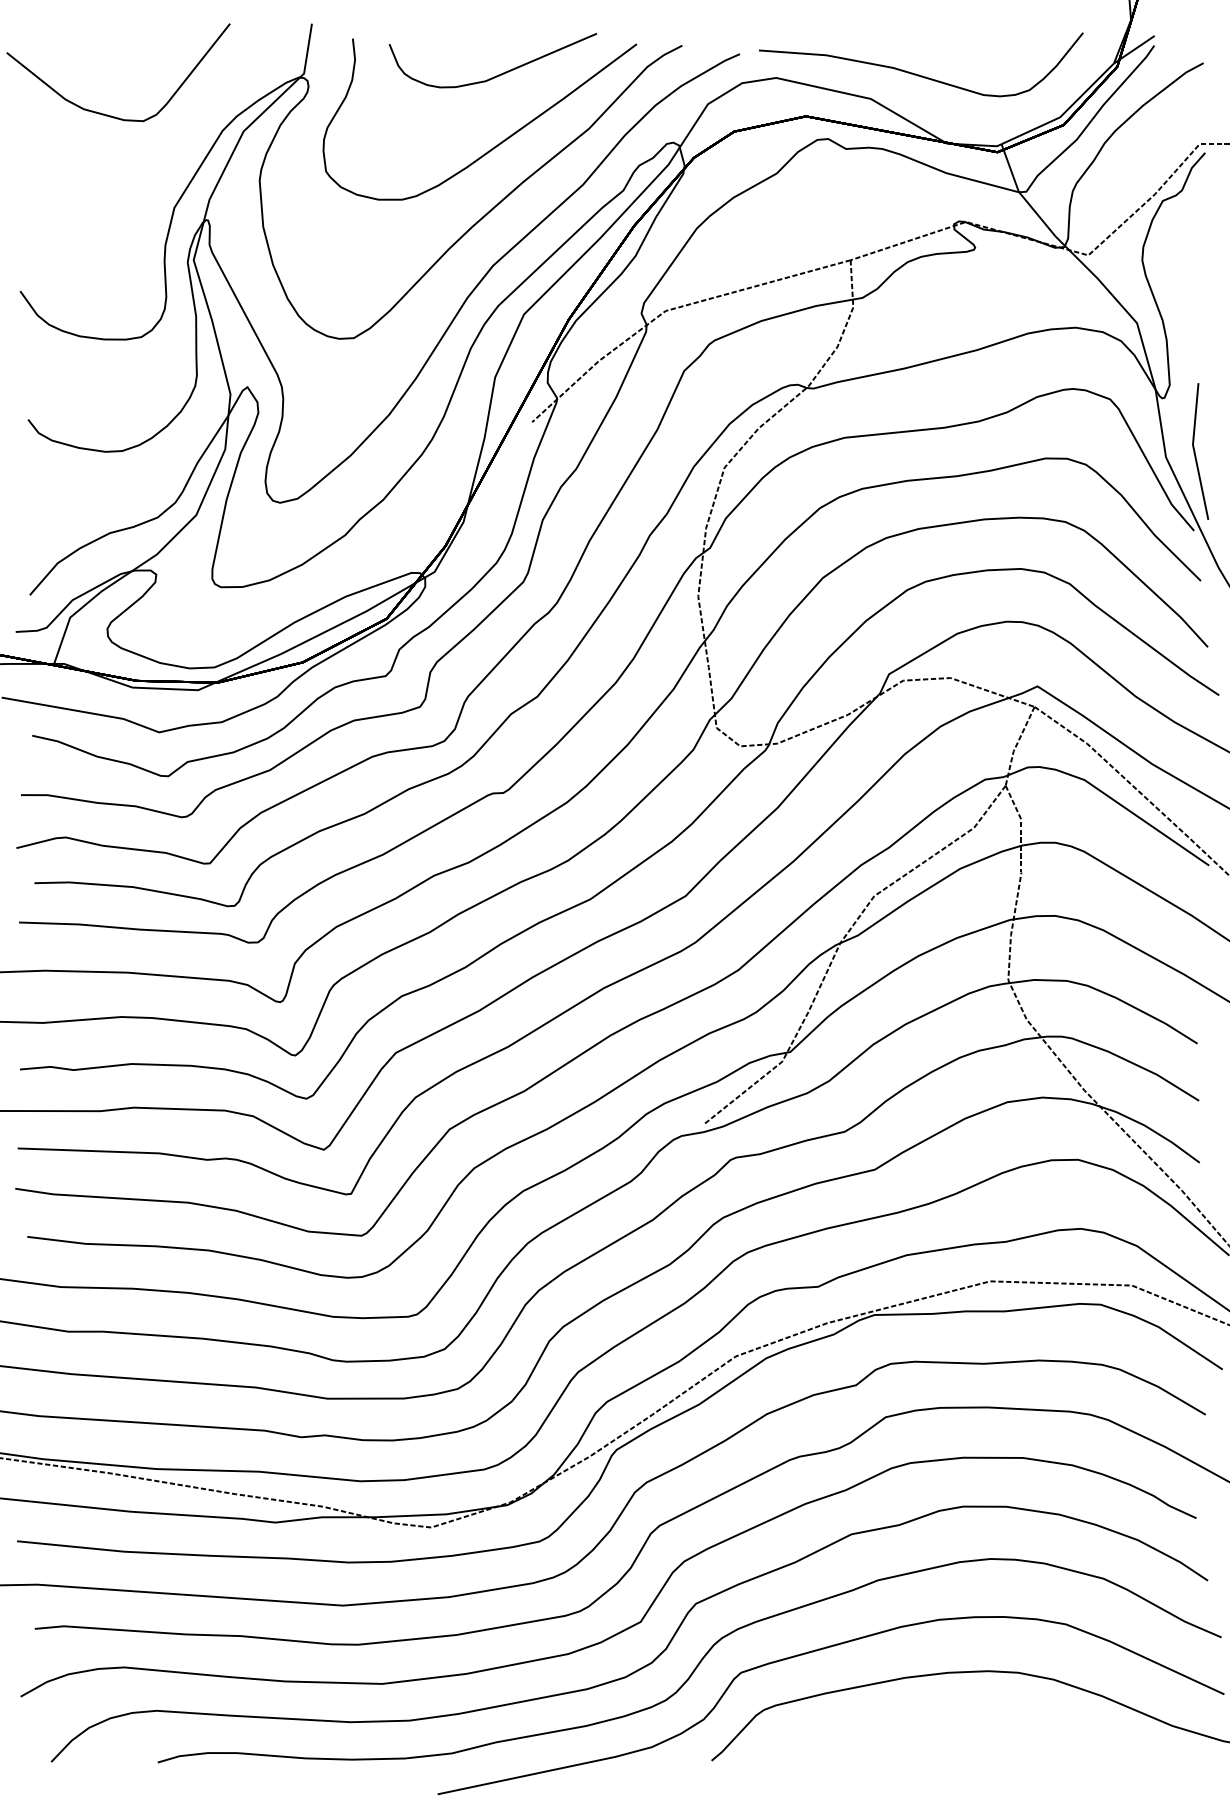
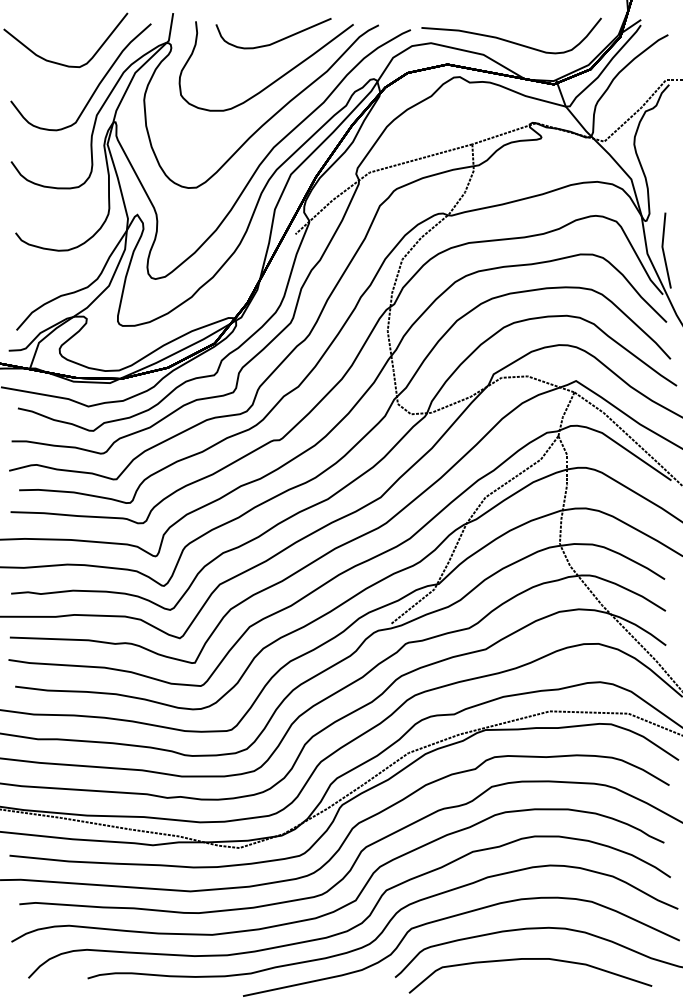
curve: (173, 155) -> (96, 86), added
curve: (955, 1728) -> (530, 959), added

